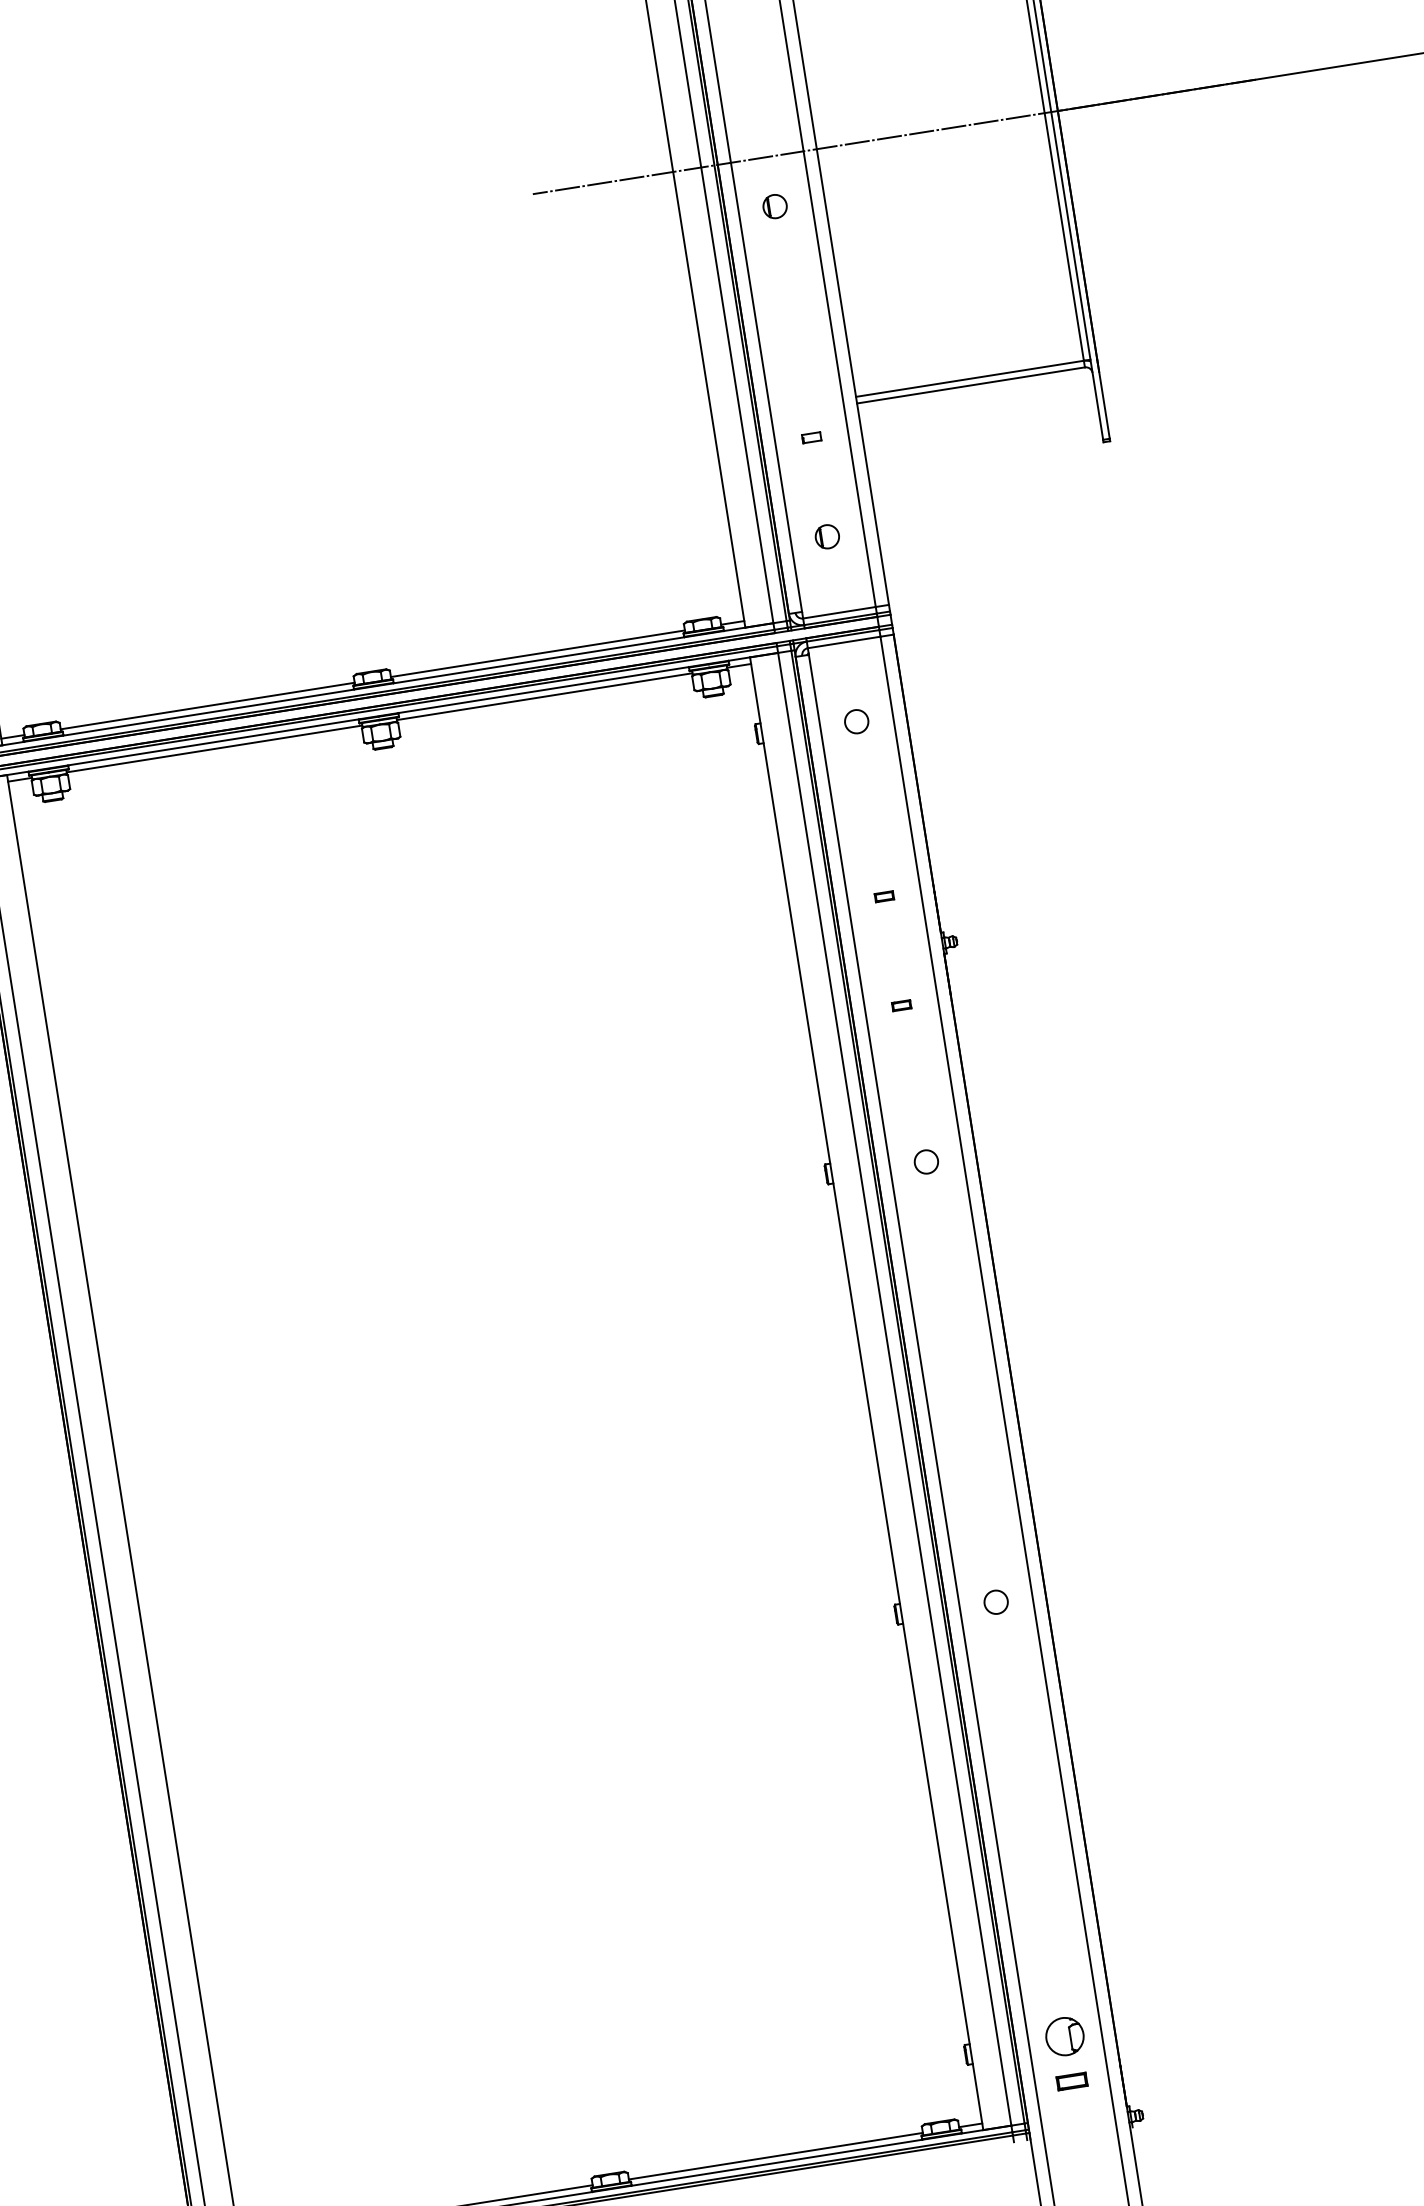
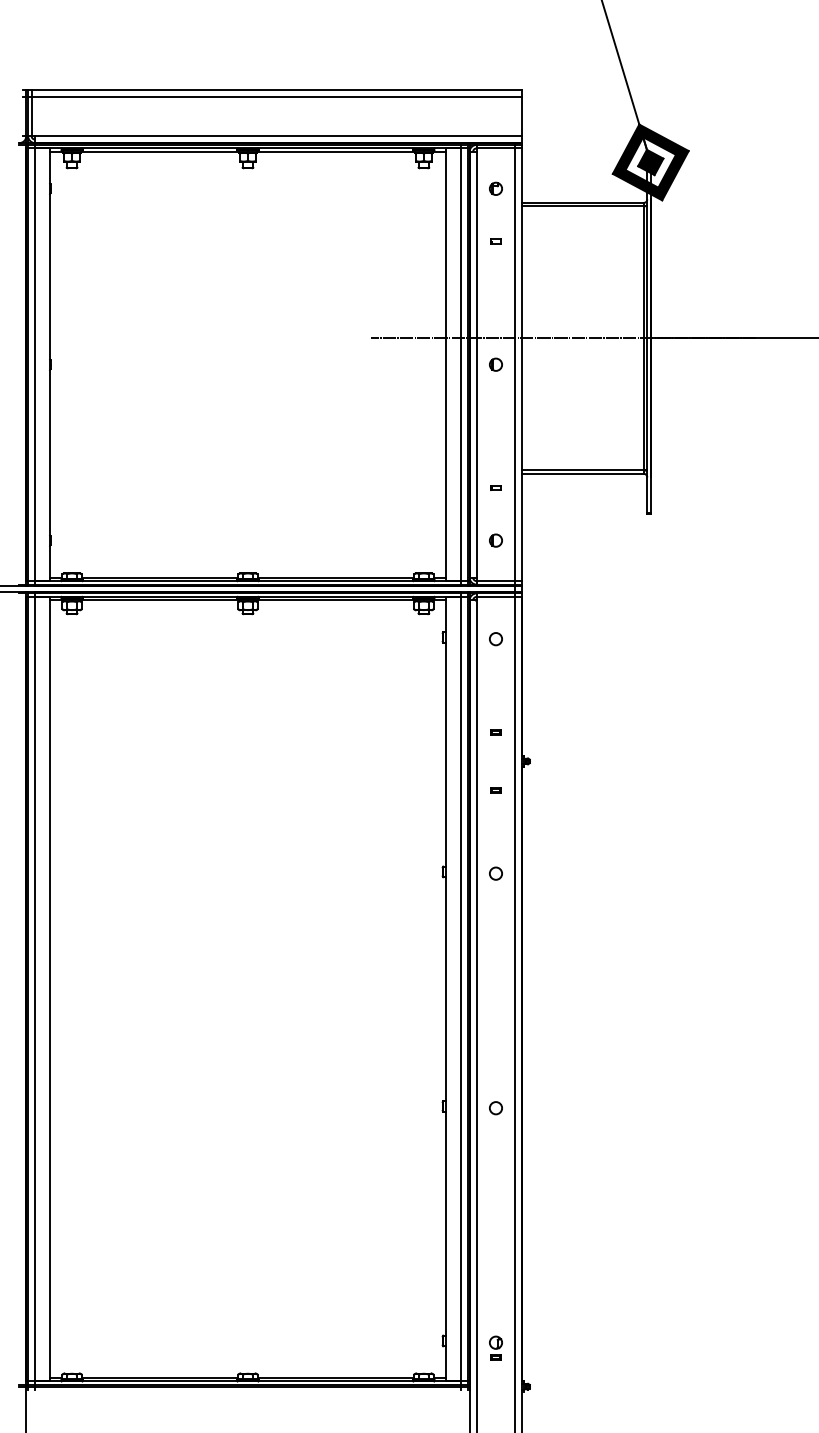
part: (1066, 2051) -> (495, 1347), size x0.62

